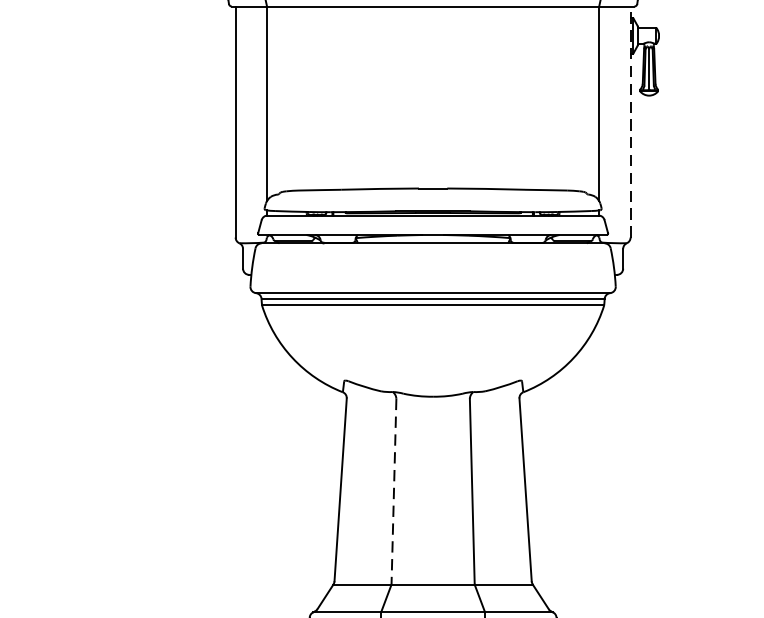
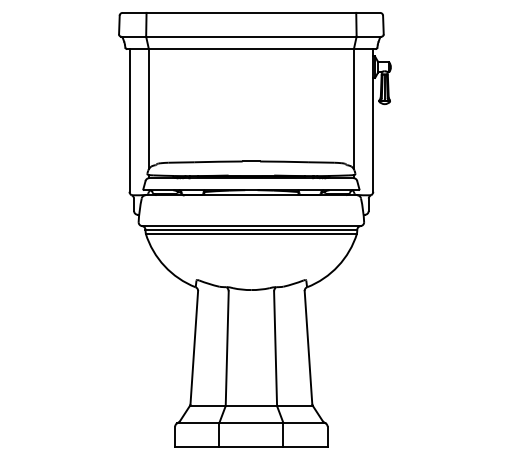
line: (630, 120) -> (373, 119), dashed -> solid
line: (394, 493) -> (227, 349), dashed -> solid

